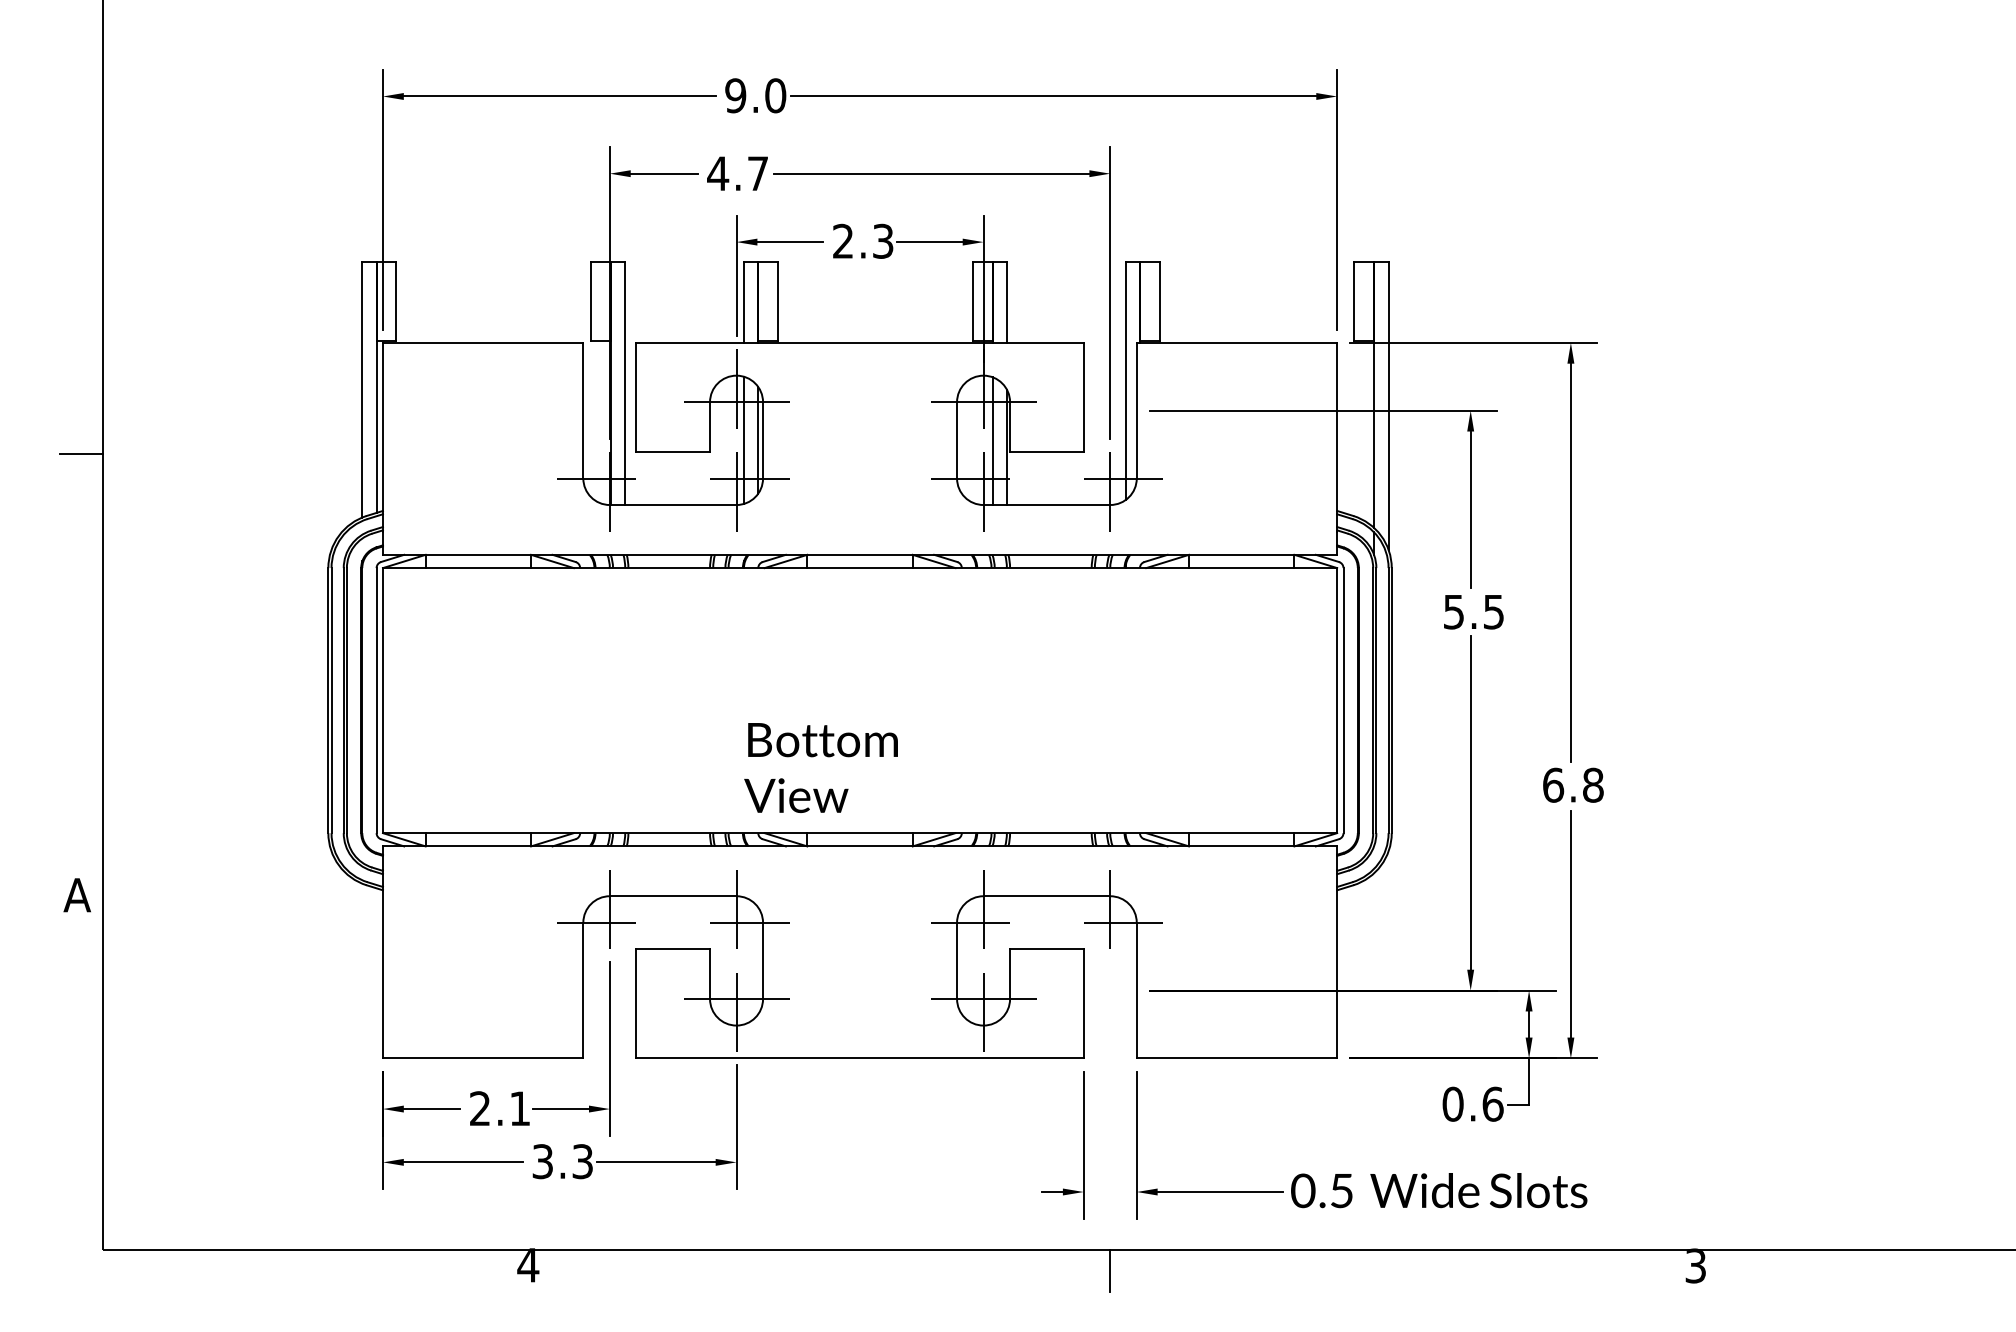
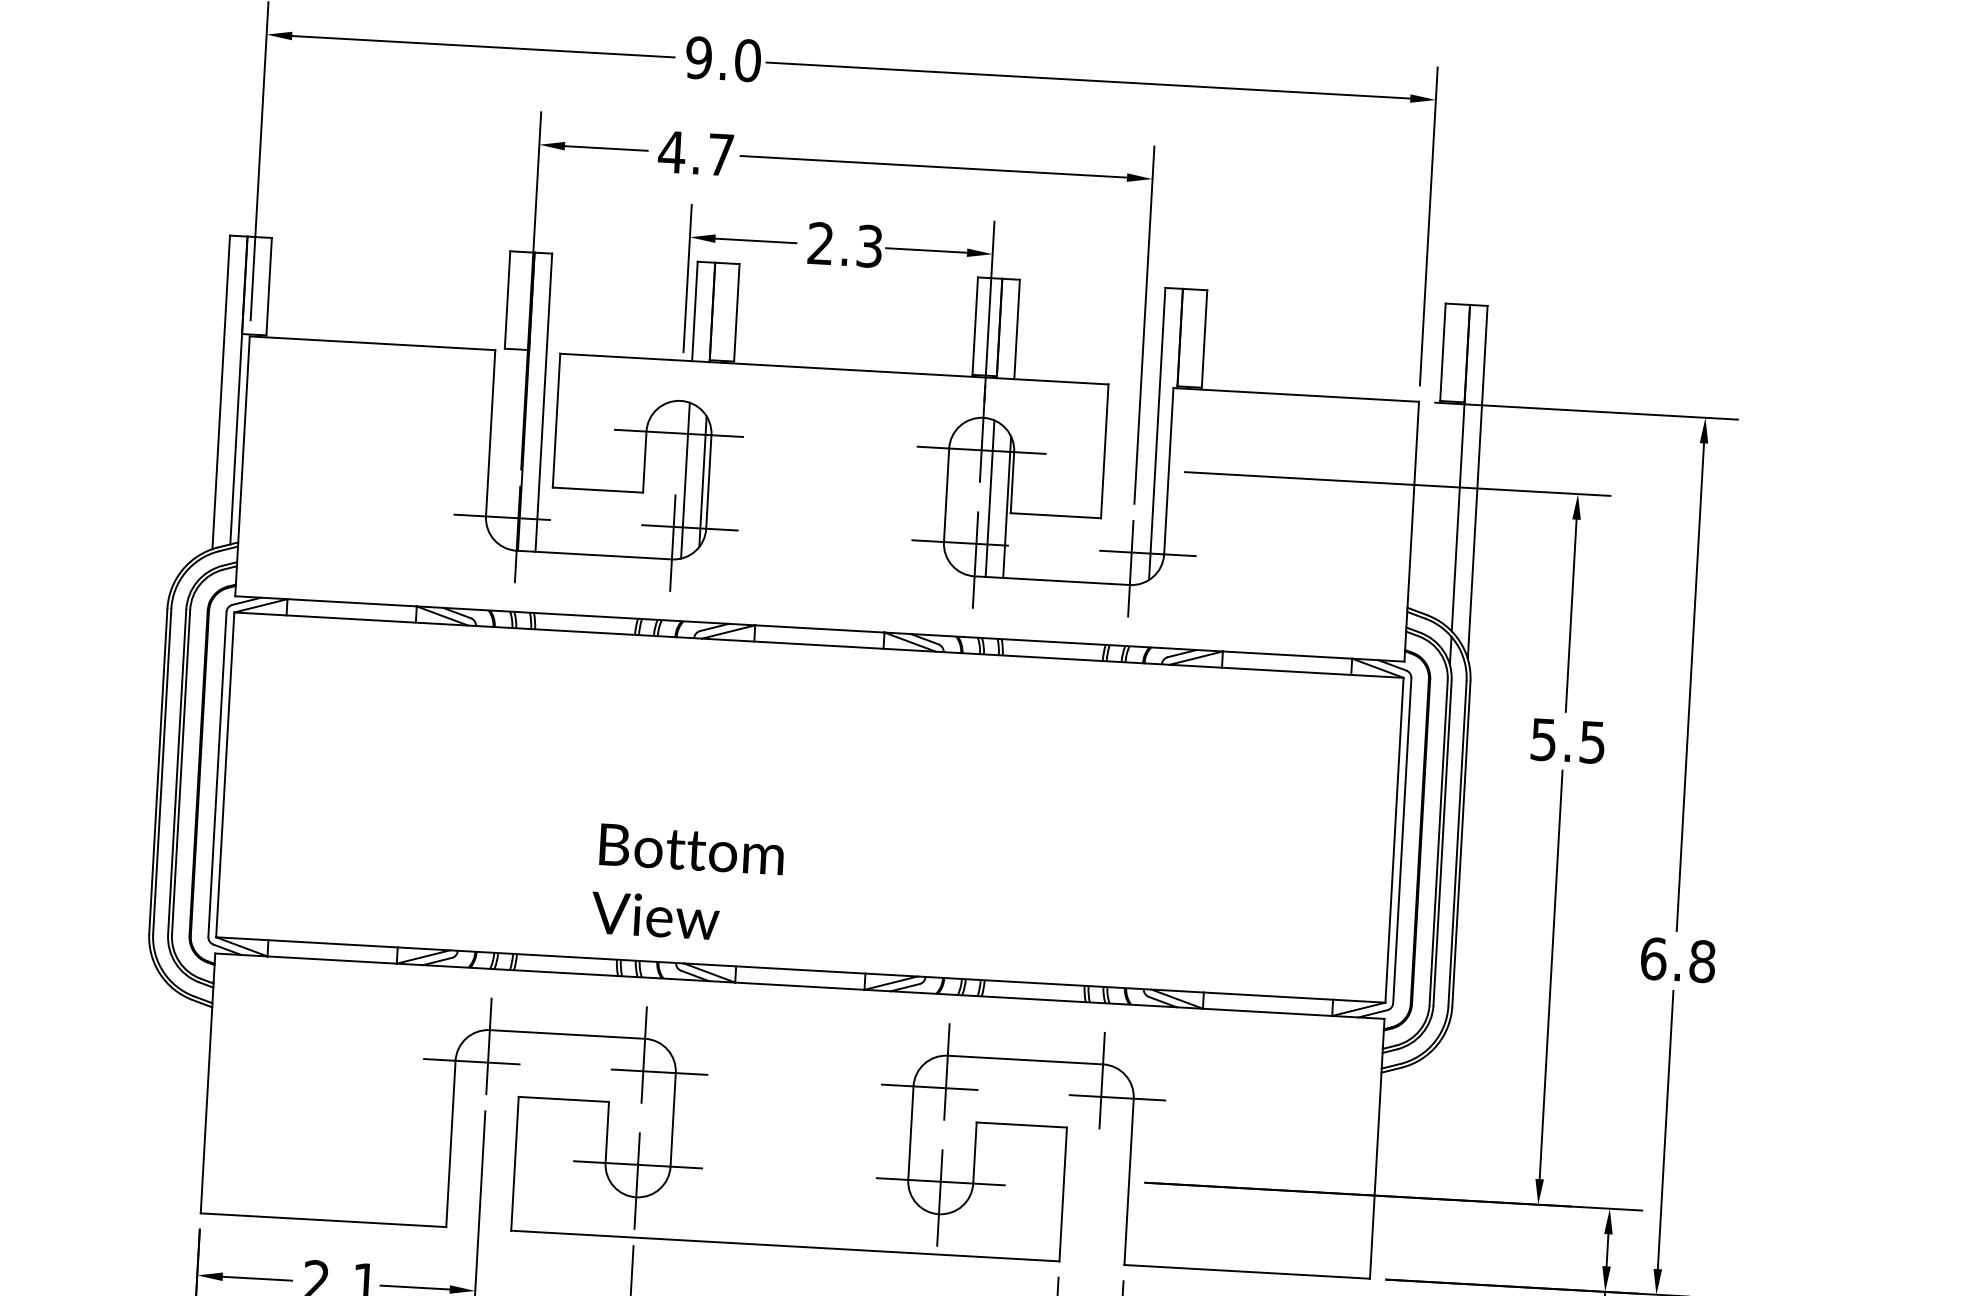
line: (736, 388) -> (679, 416), removed
text: (820, 767) -> (686, 882), moved

